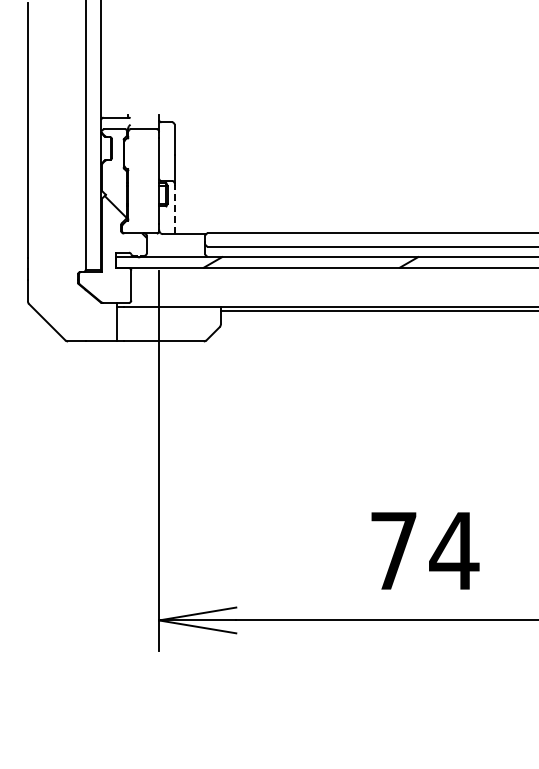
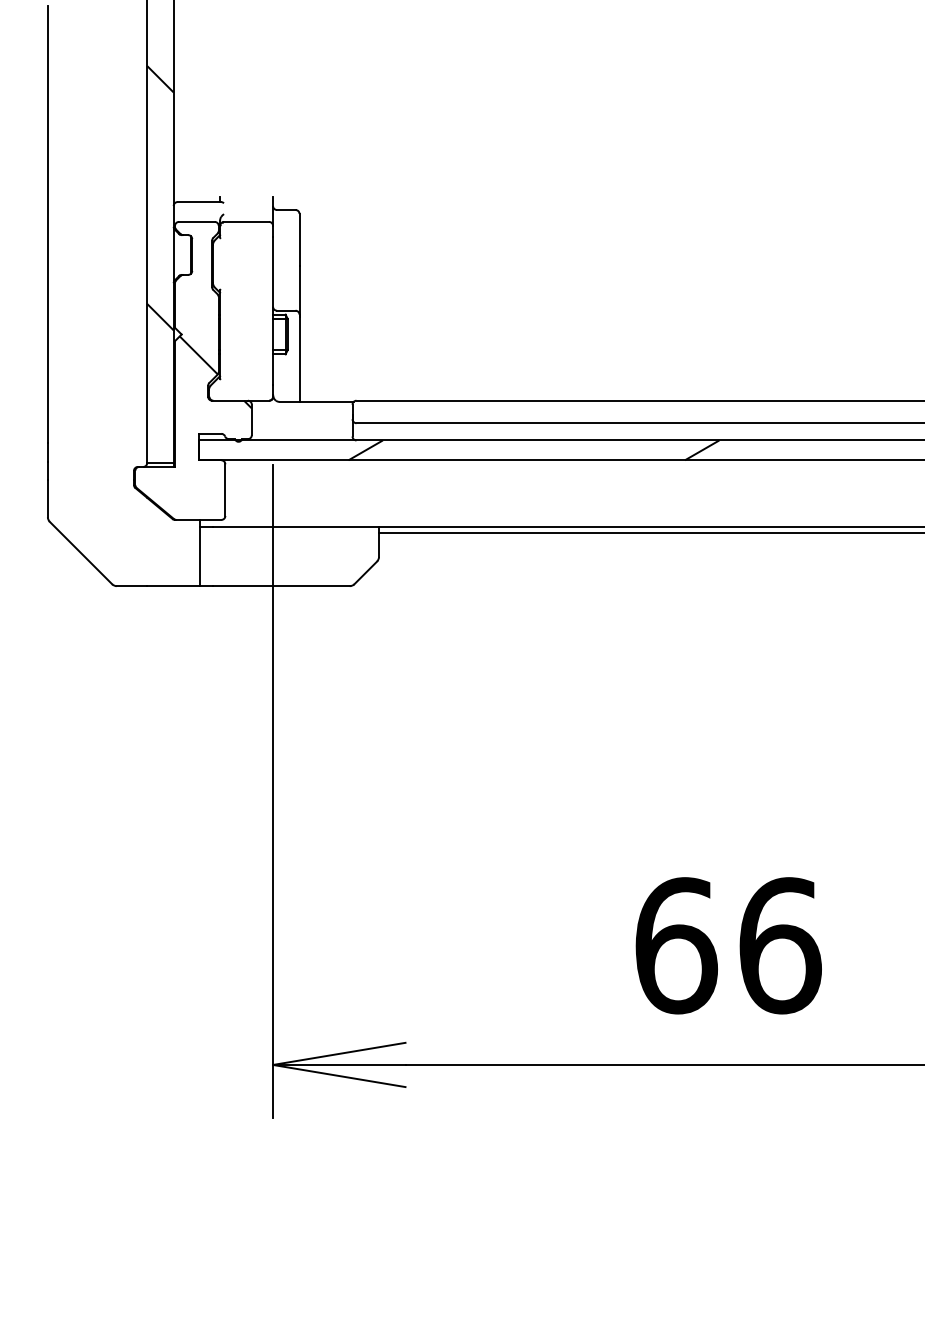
hatch: (93, 115) -> (160, 198), added
line: (174, 209) -> (299, 359), dashed -> solid
text: (424, 550) -> (728, 944), 74 -> 66

